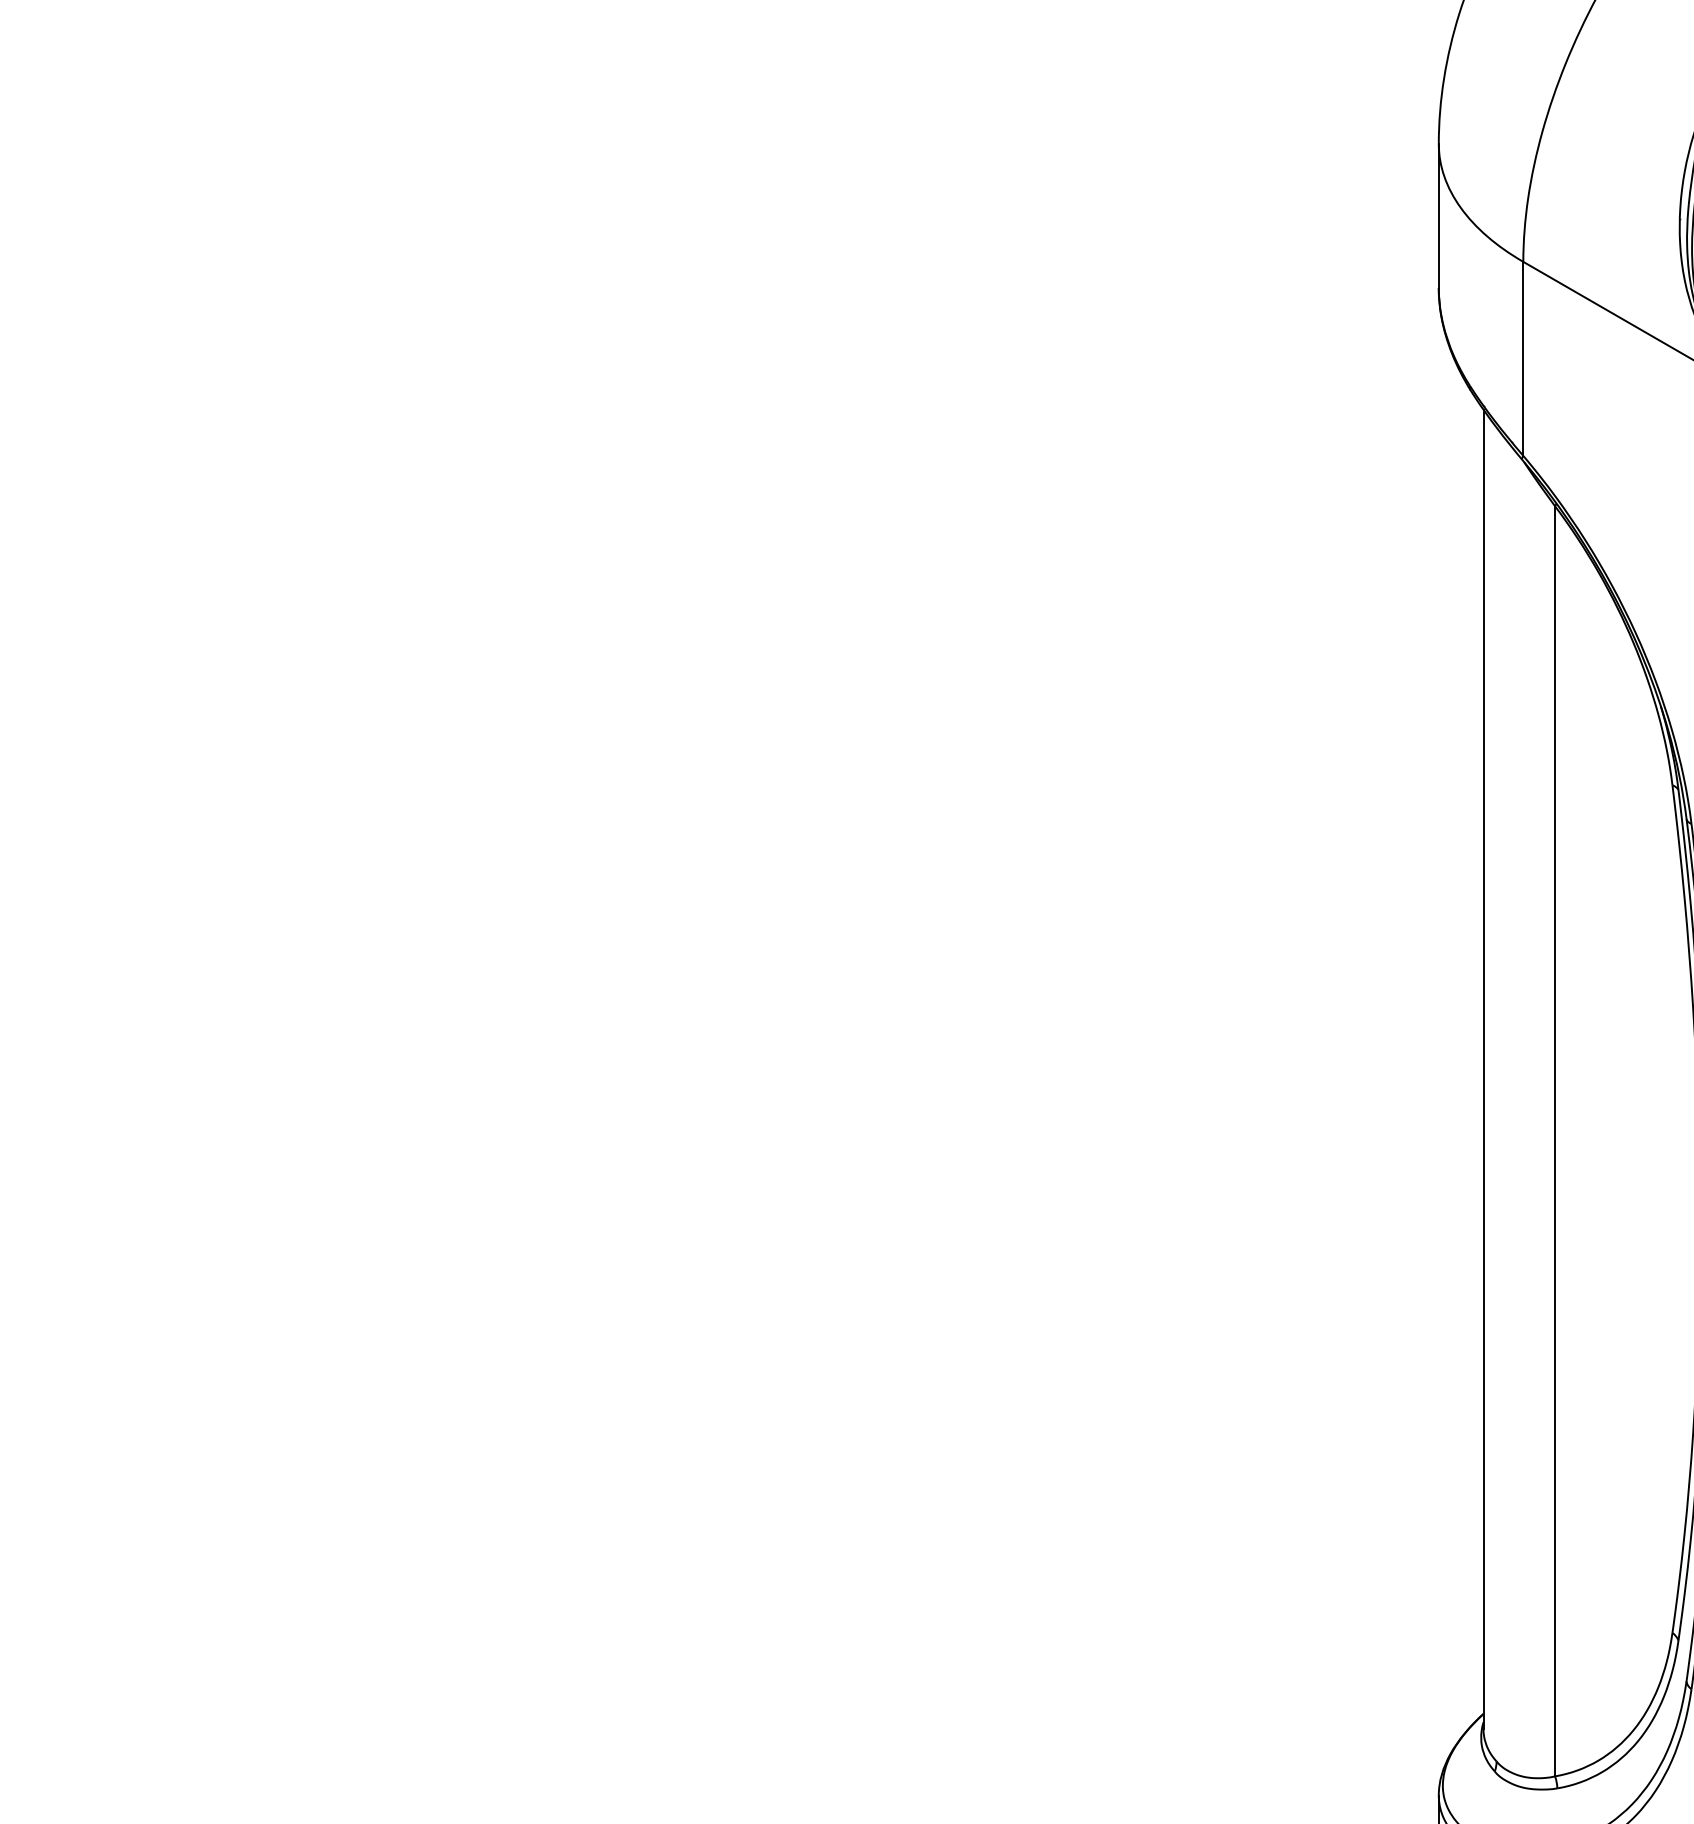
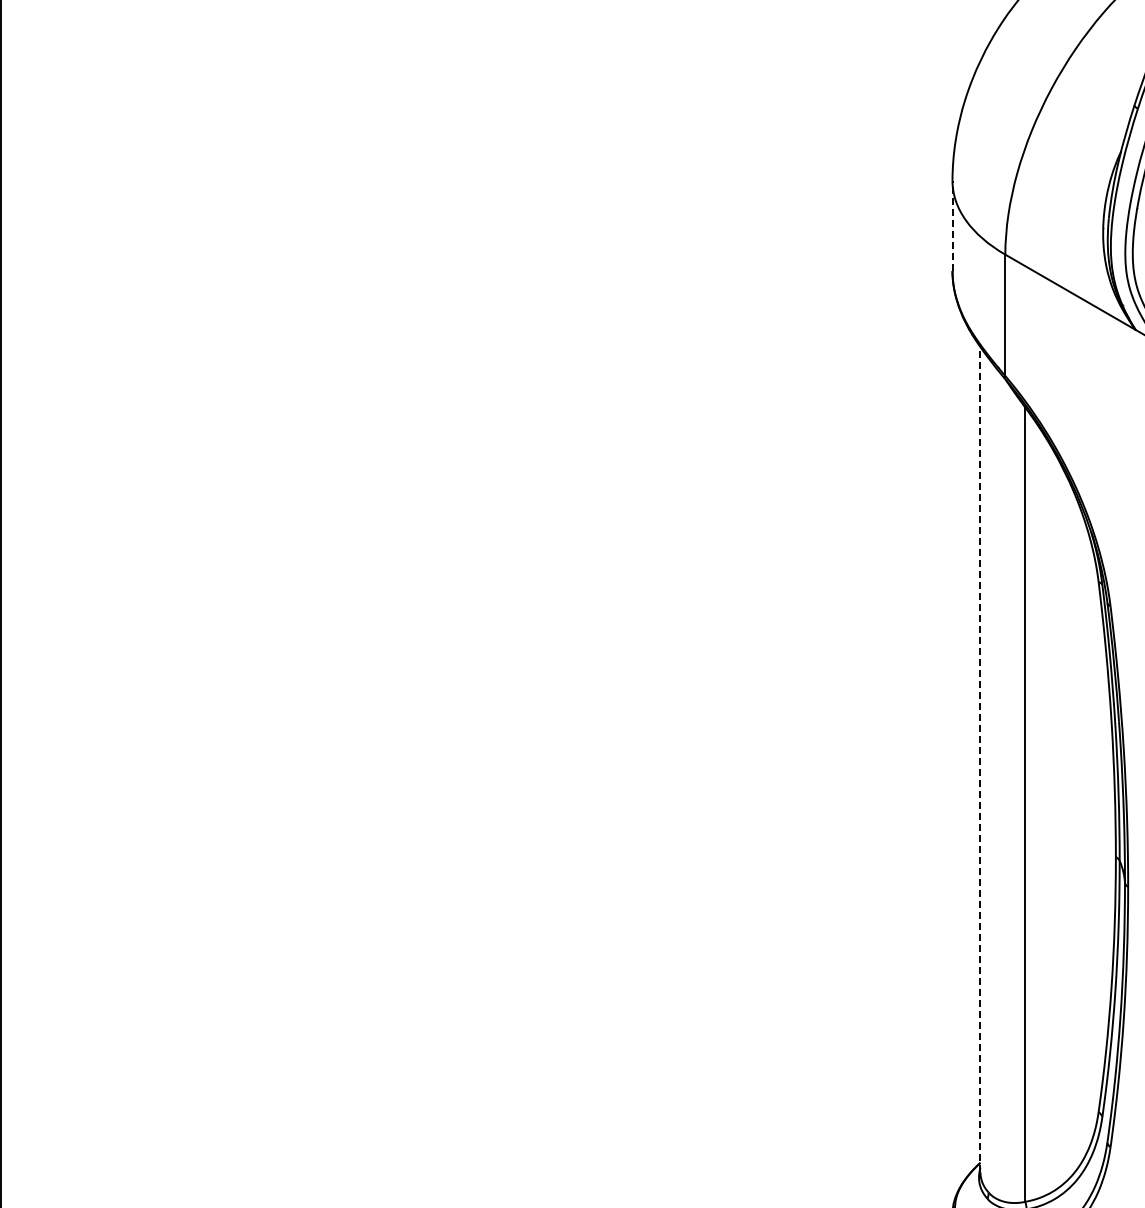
line: (1438, 215) -> (952, 225), solid -> dashed
line: (1483, 1069) -> (980, 759), solid -> dashed

